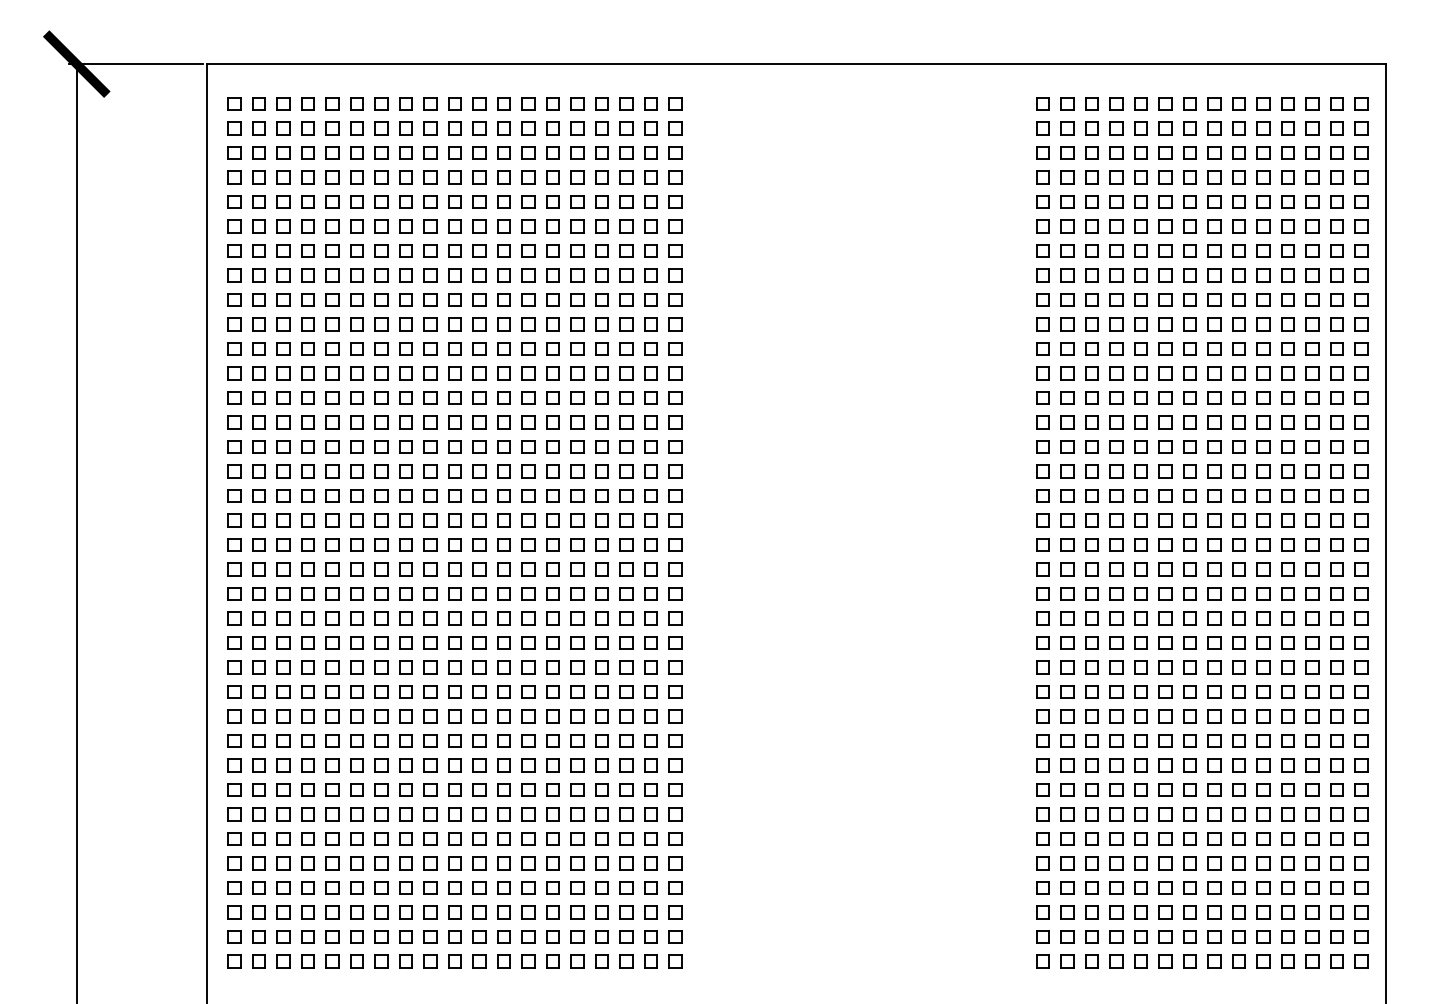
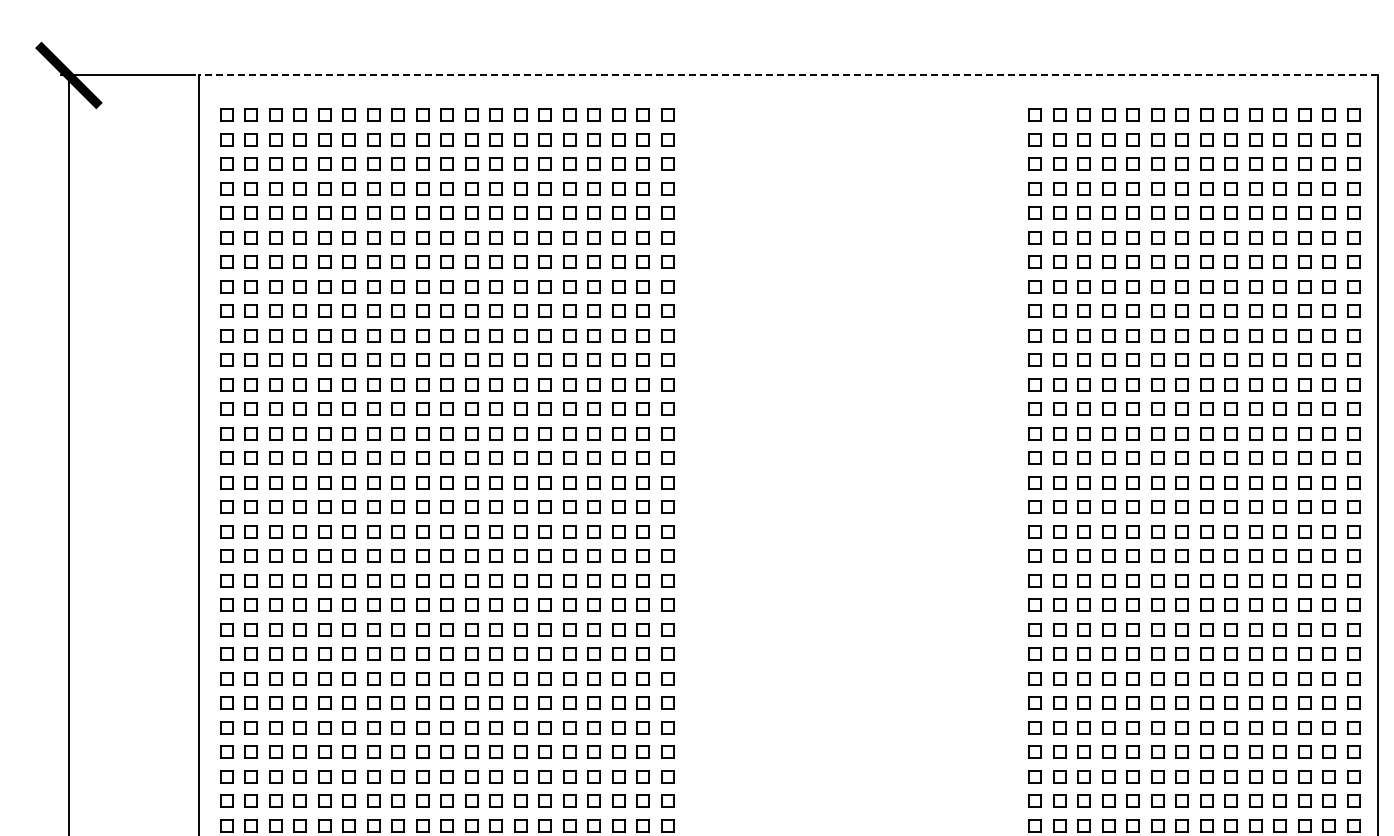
line: (796, 64) -> (788, 75), solid -> dashed

